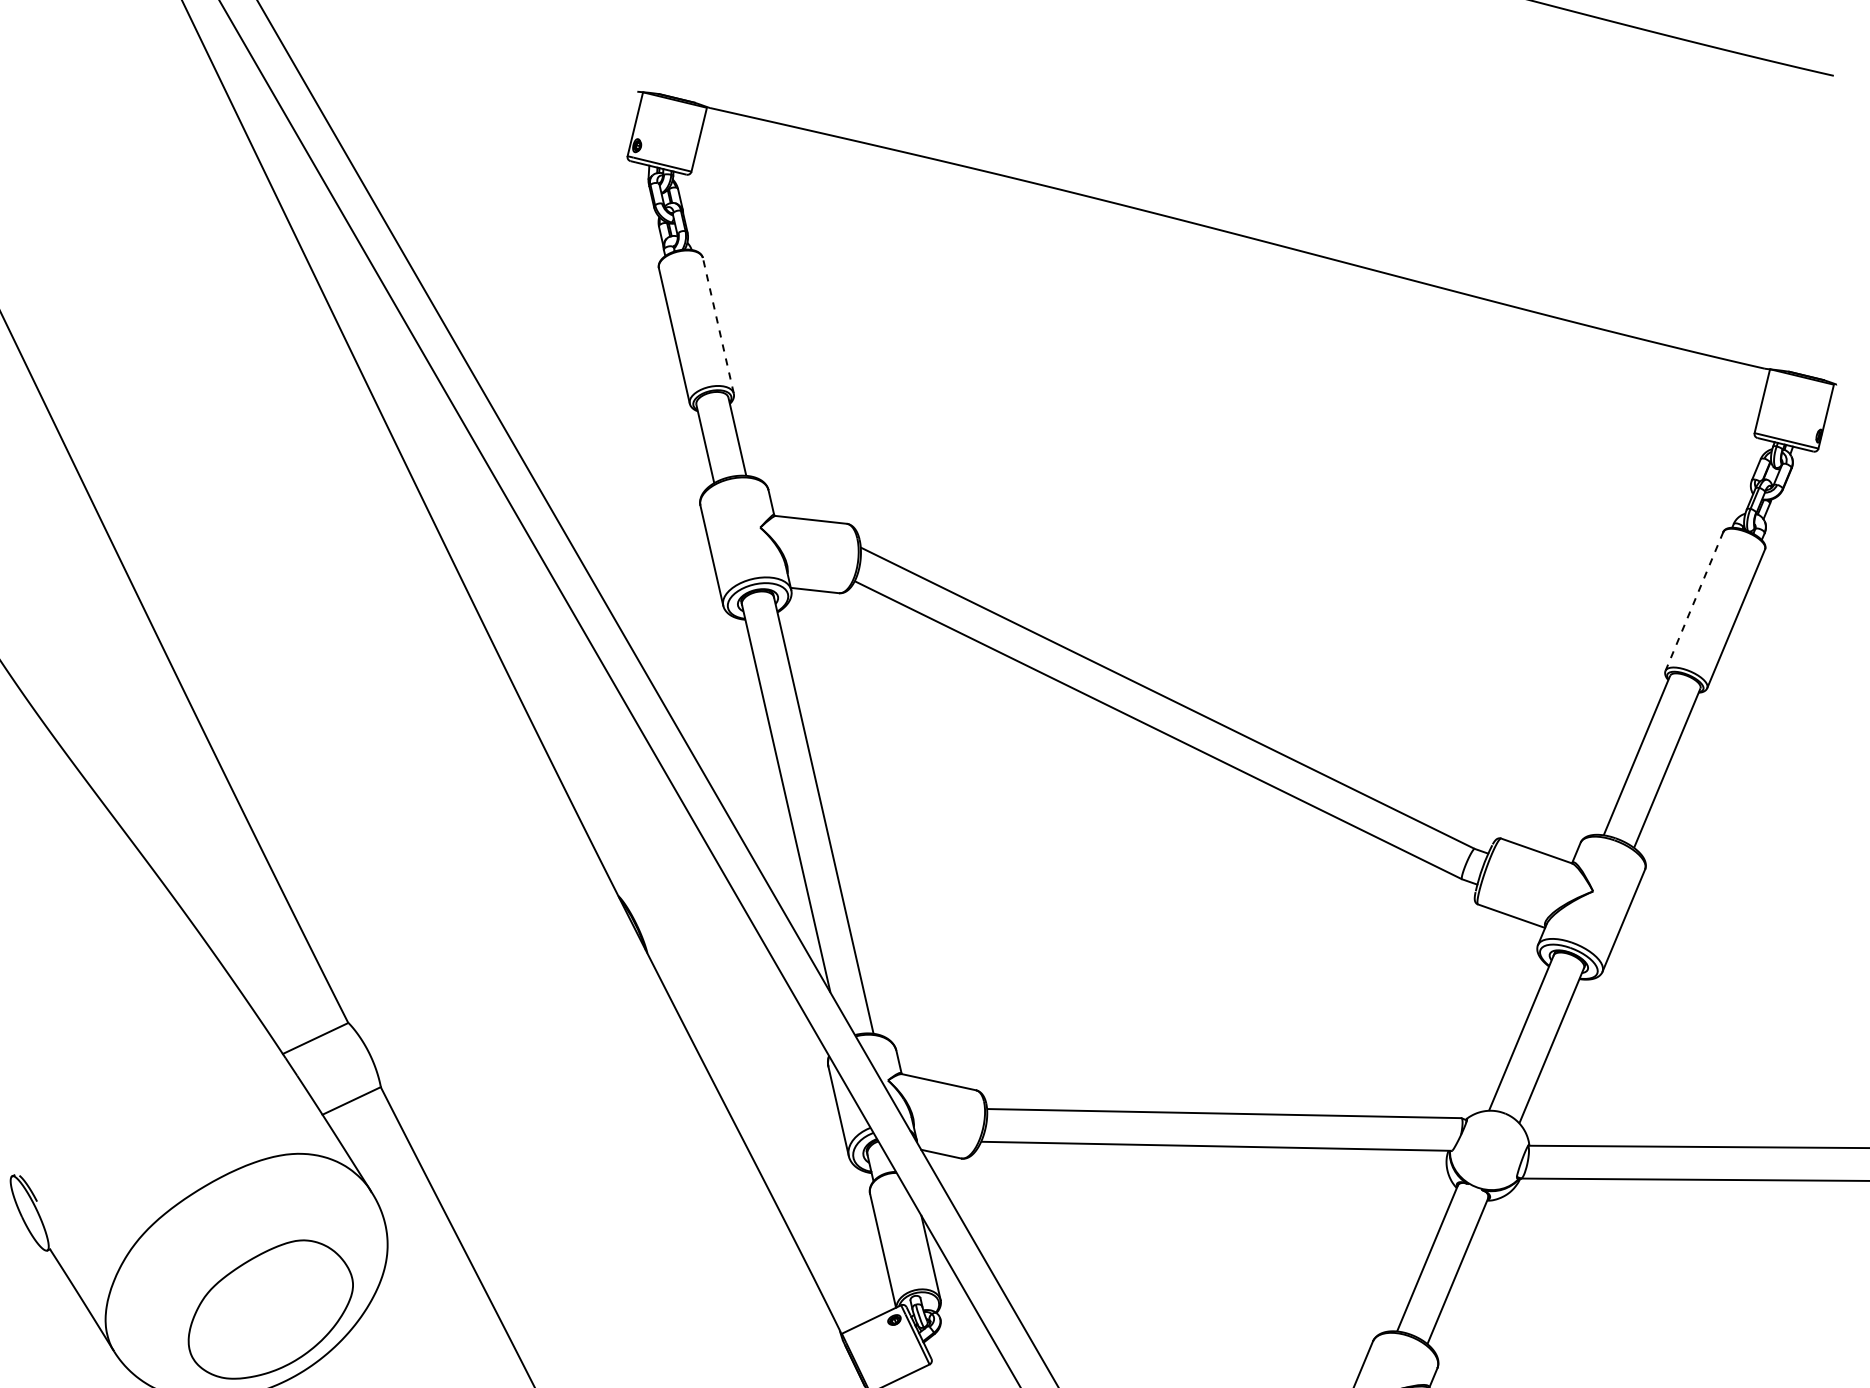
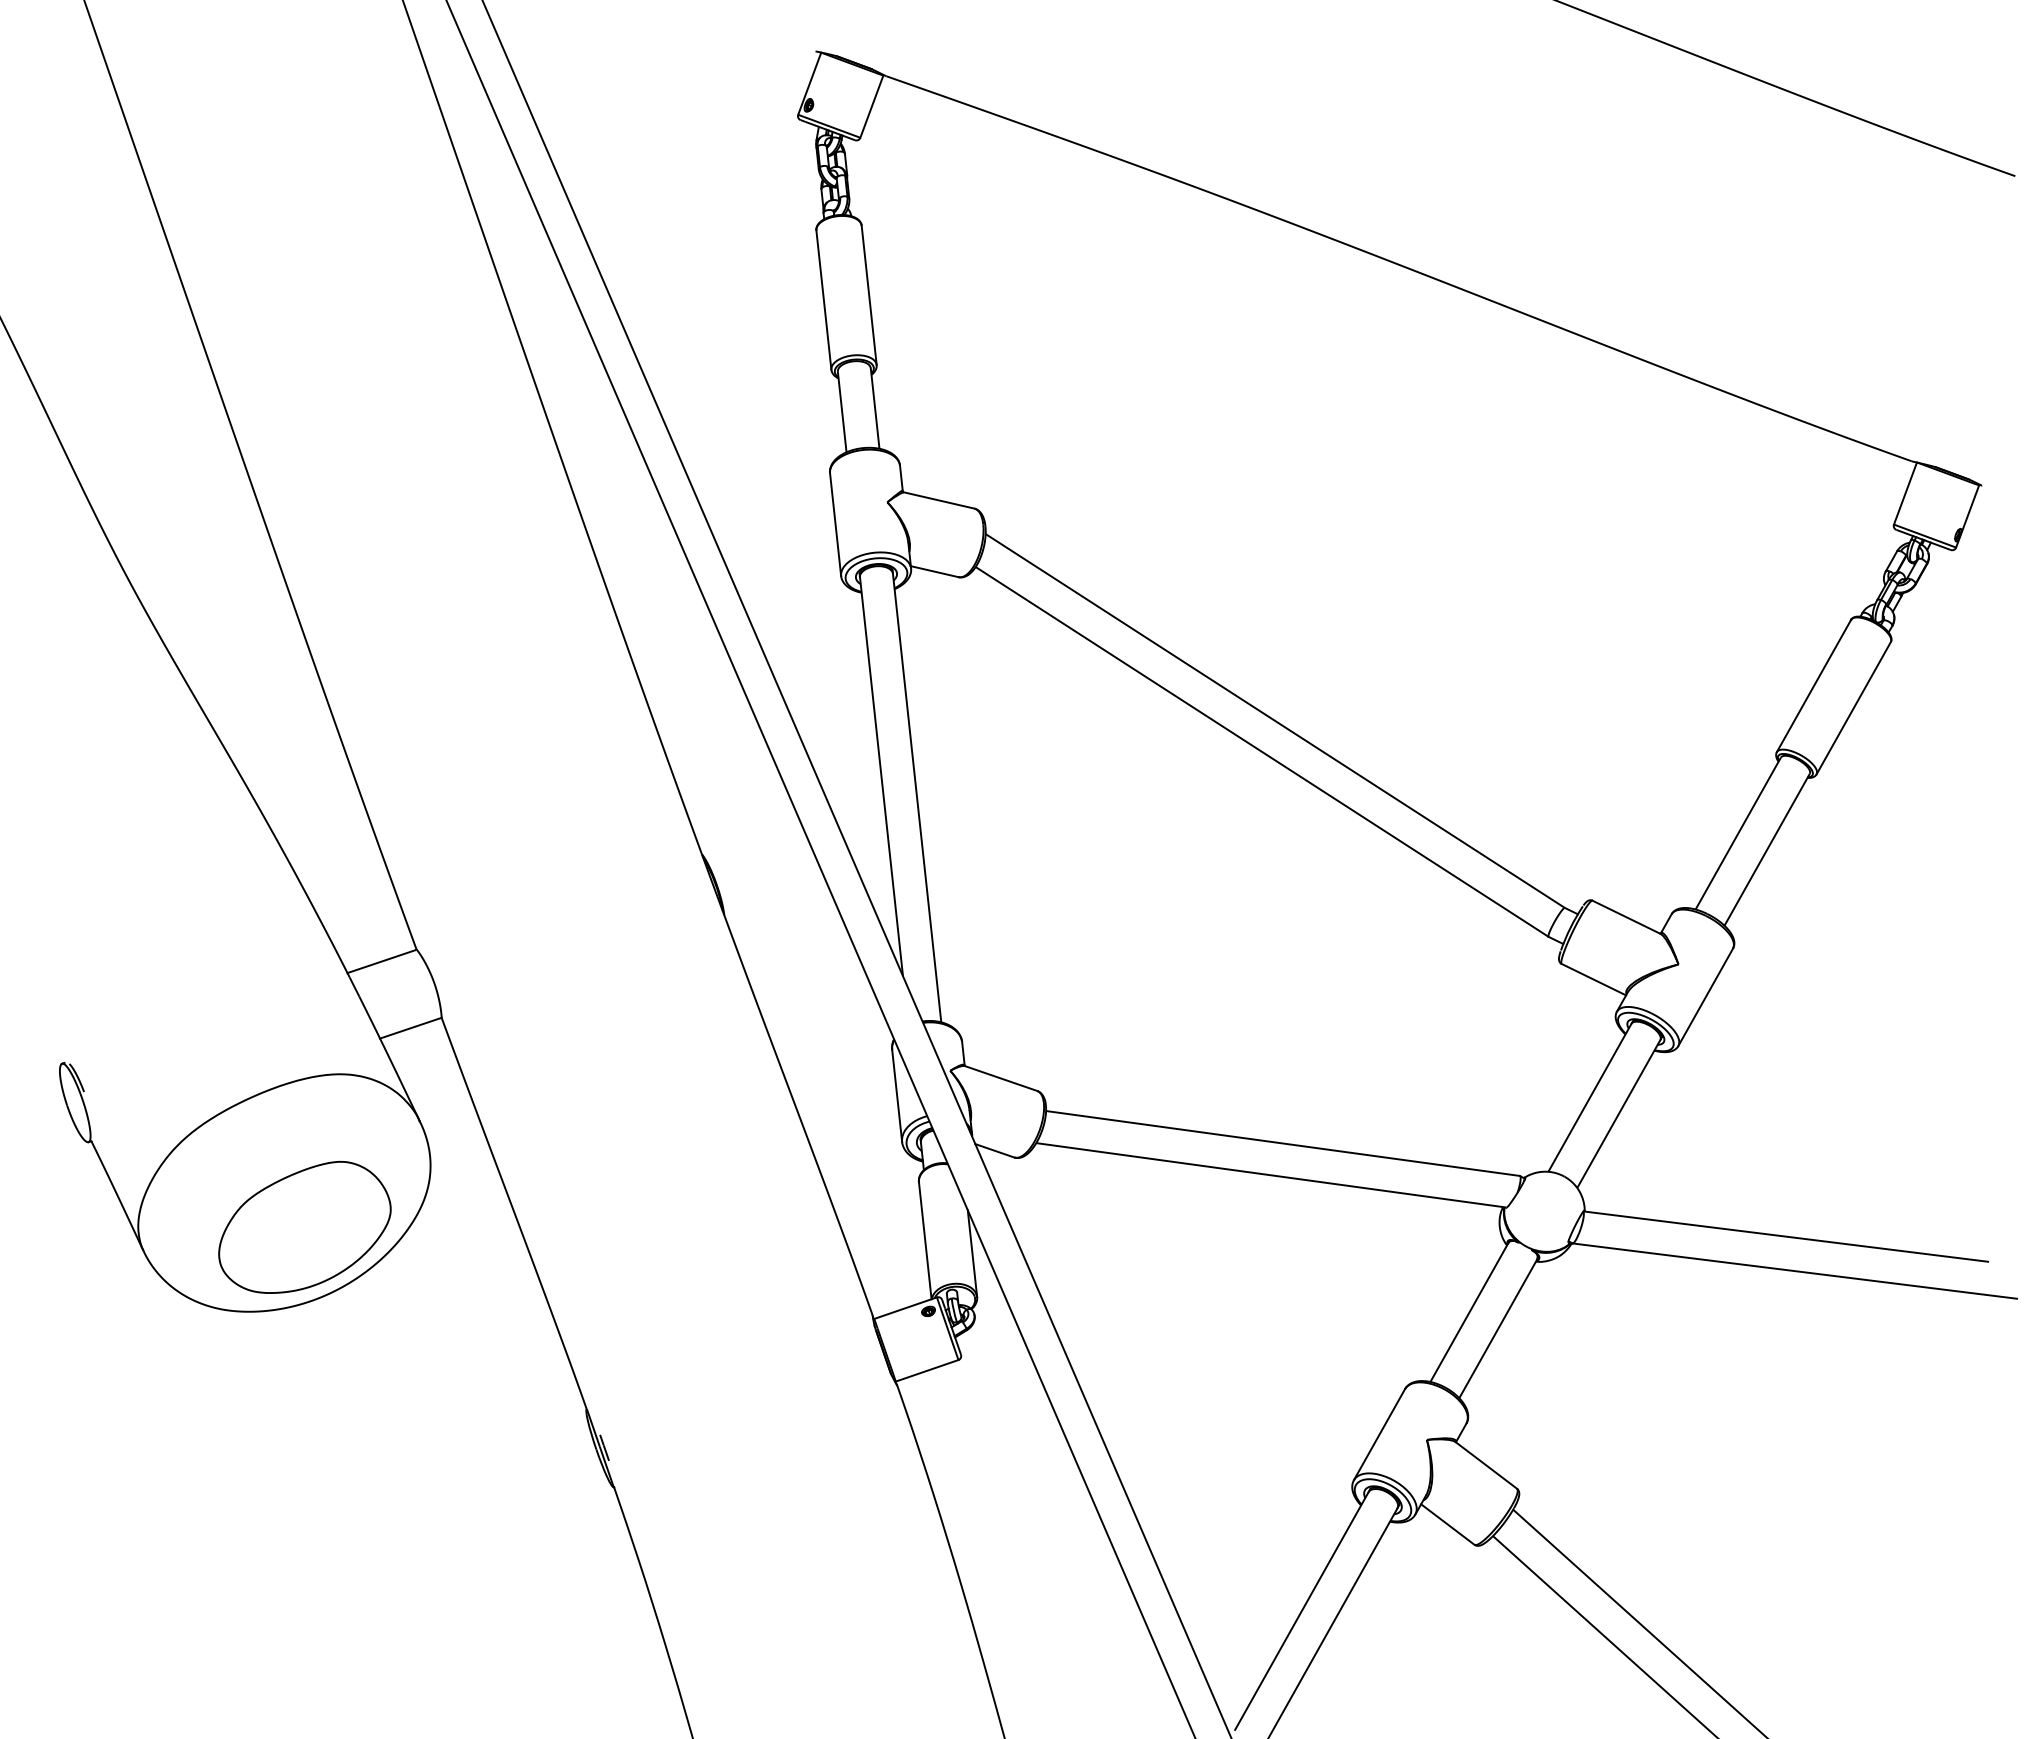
line: (718, 325) -> (869, 294), dashed -> solid
line: (1694, 600) -> (1814, 685), dashed -> solid

